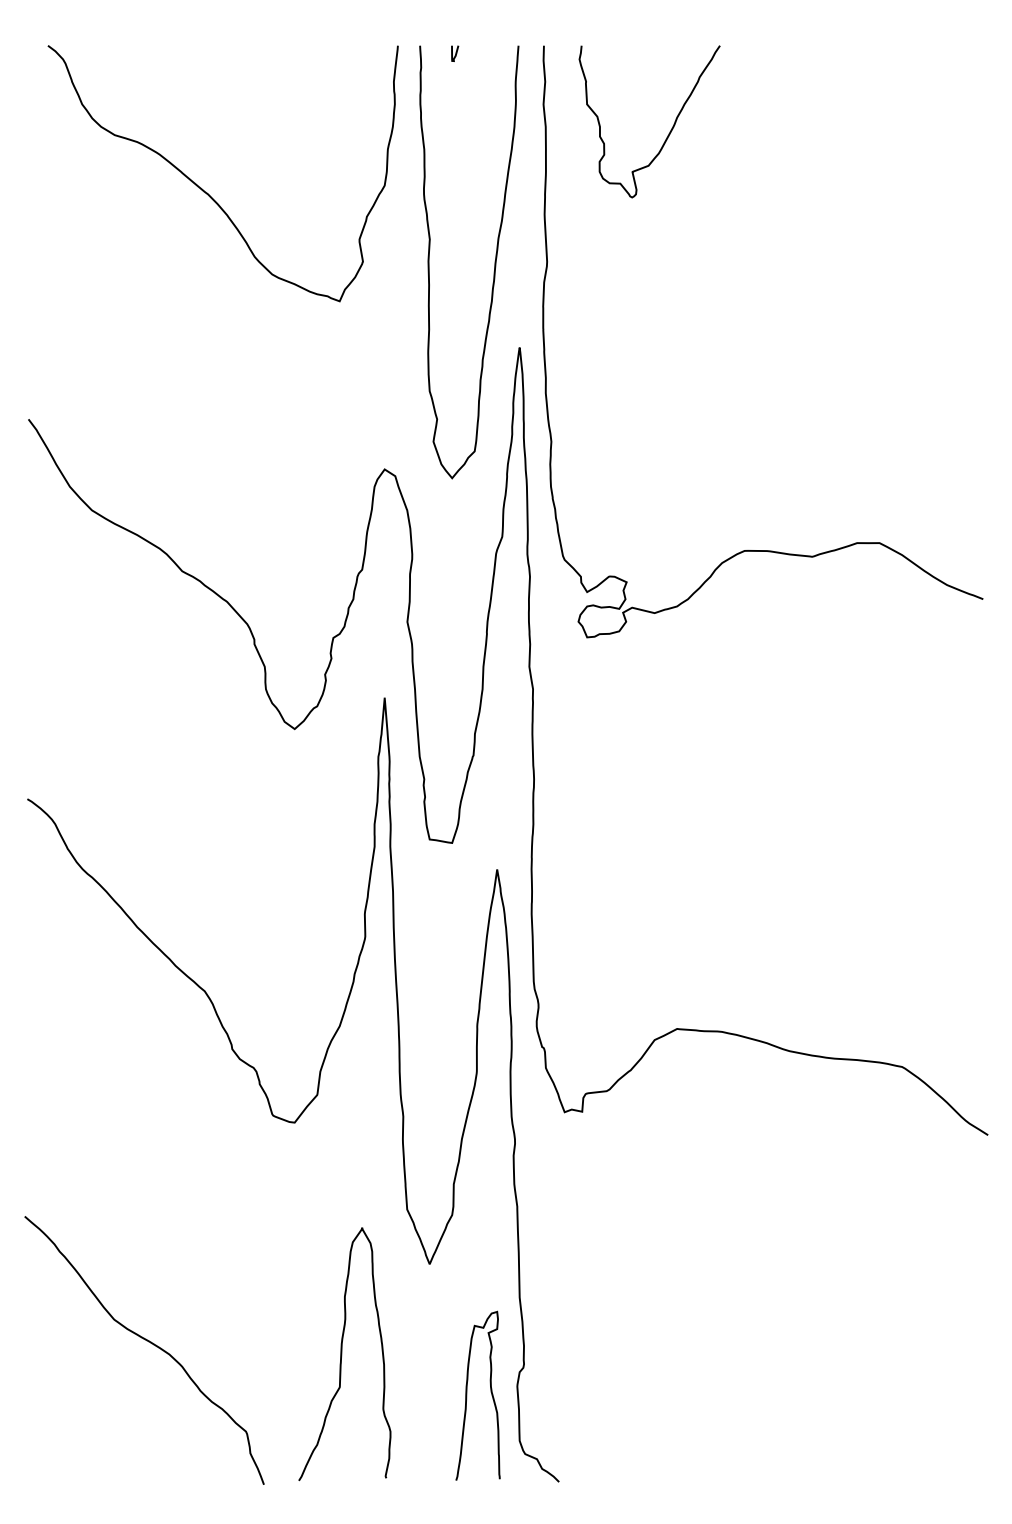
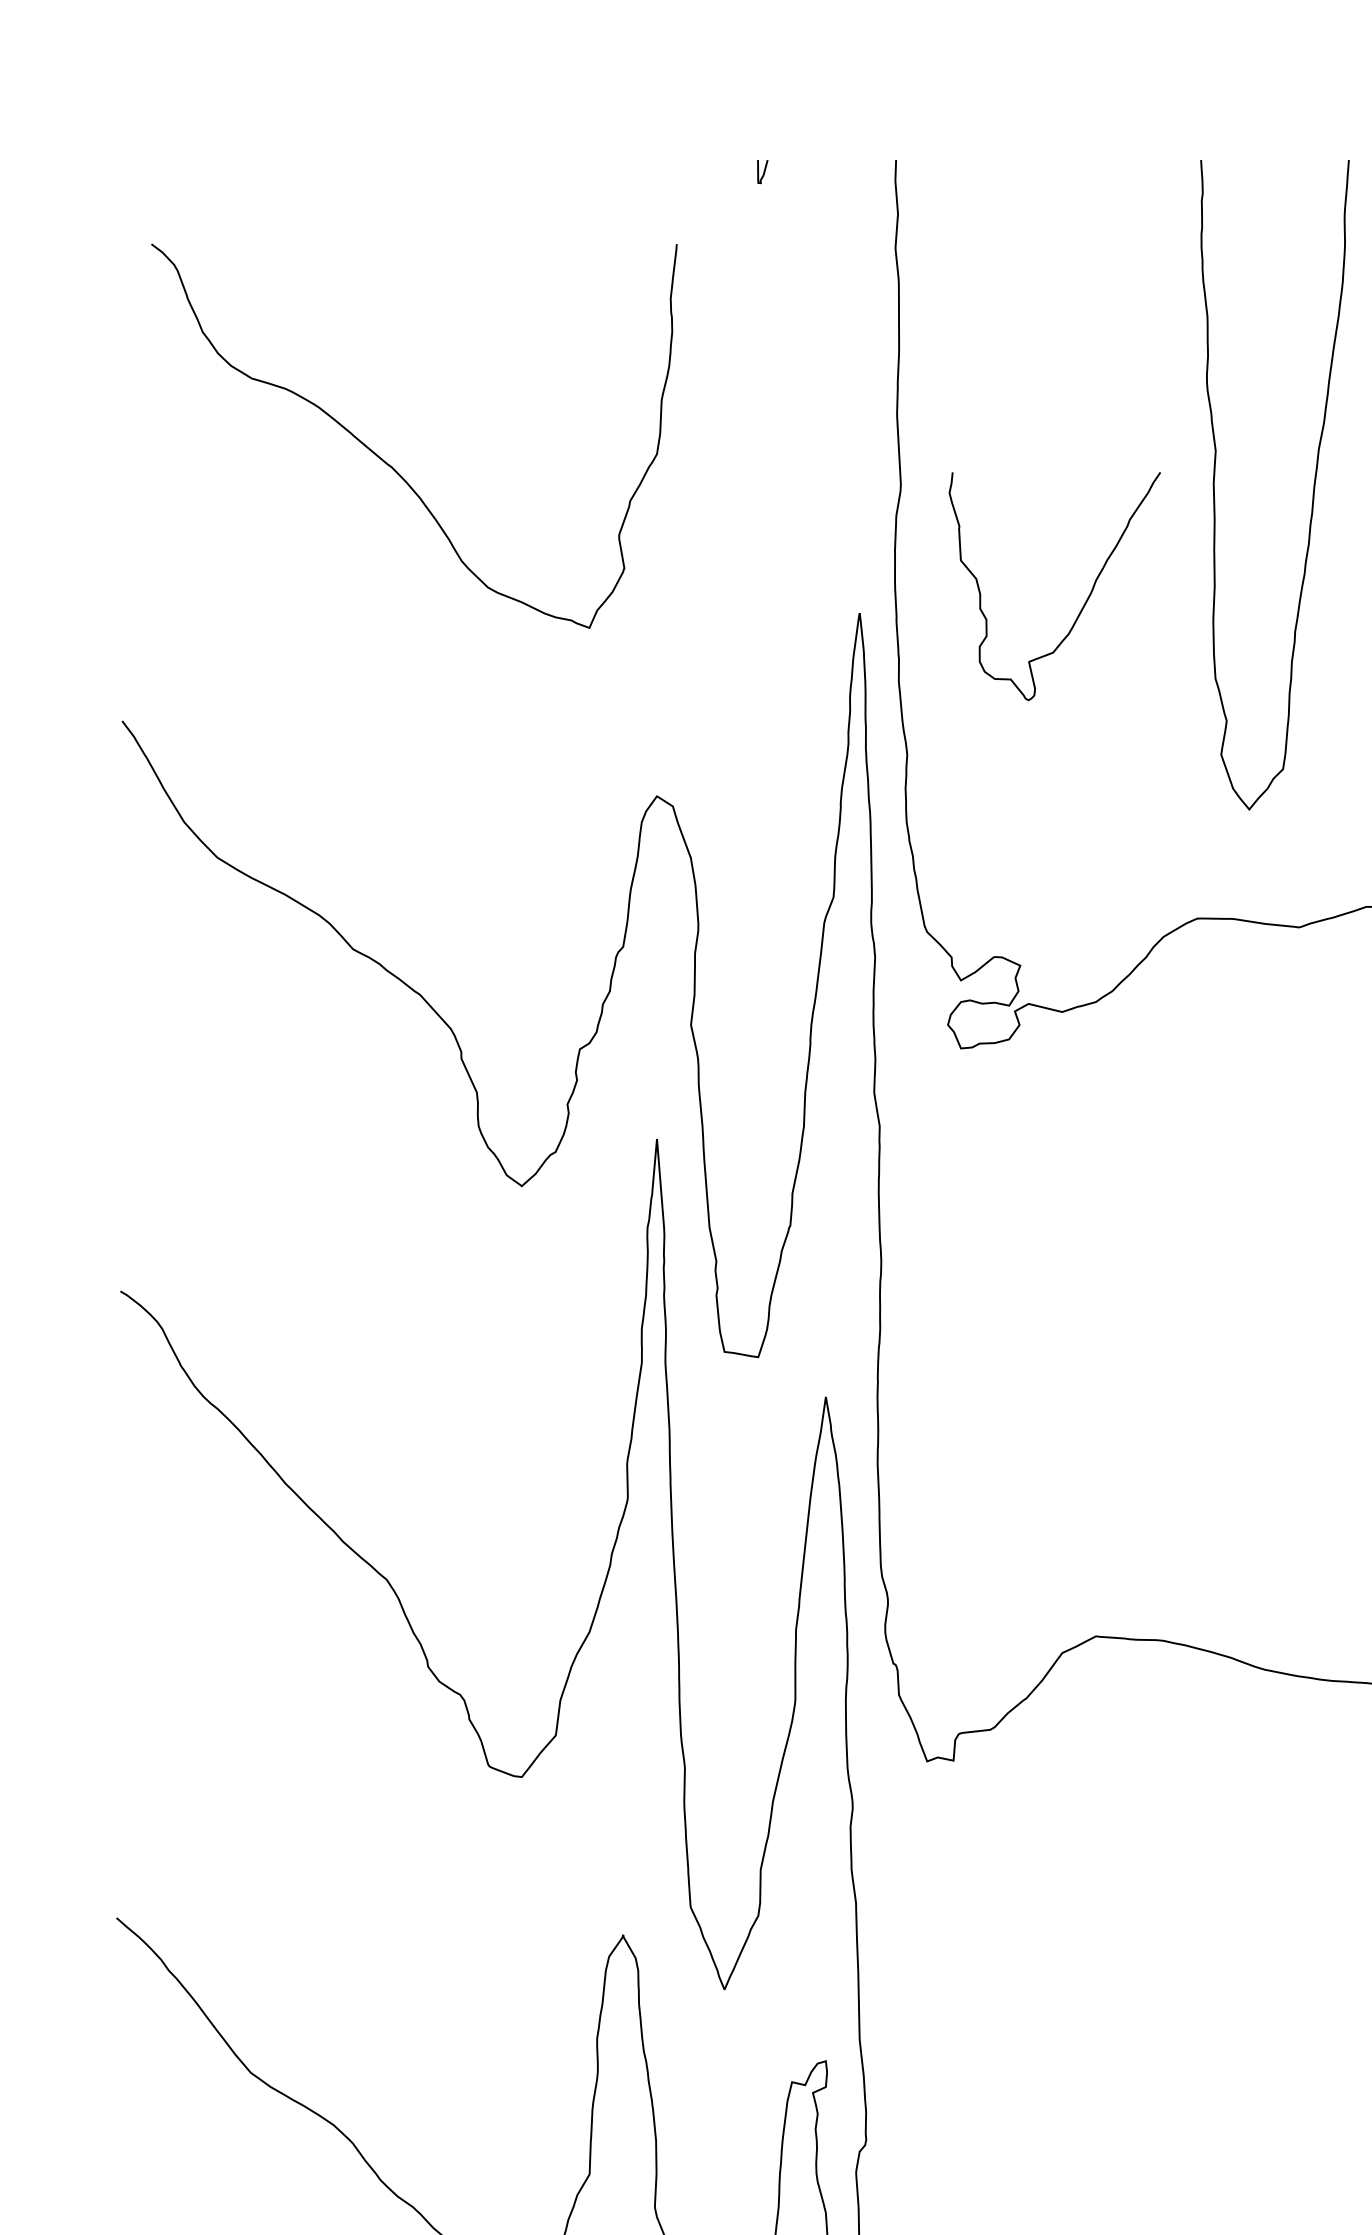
curve: (669, 131) -> (1084, 601), moved
curve: (207, 192) -> (390, 464), moved
curve: (494, 262) -> (1312, 485), moved

